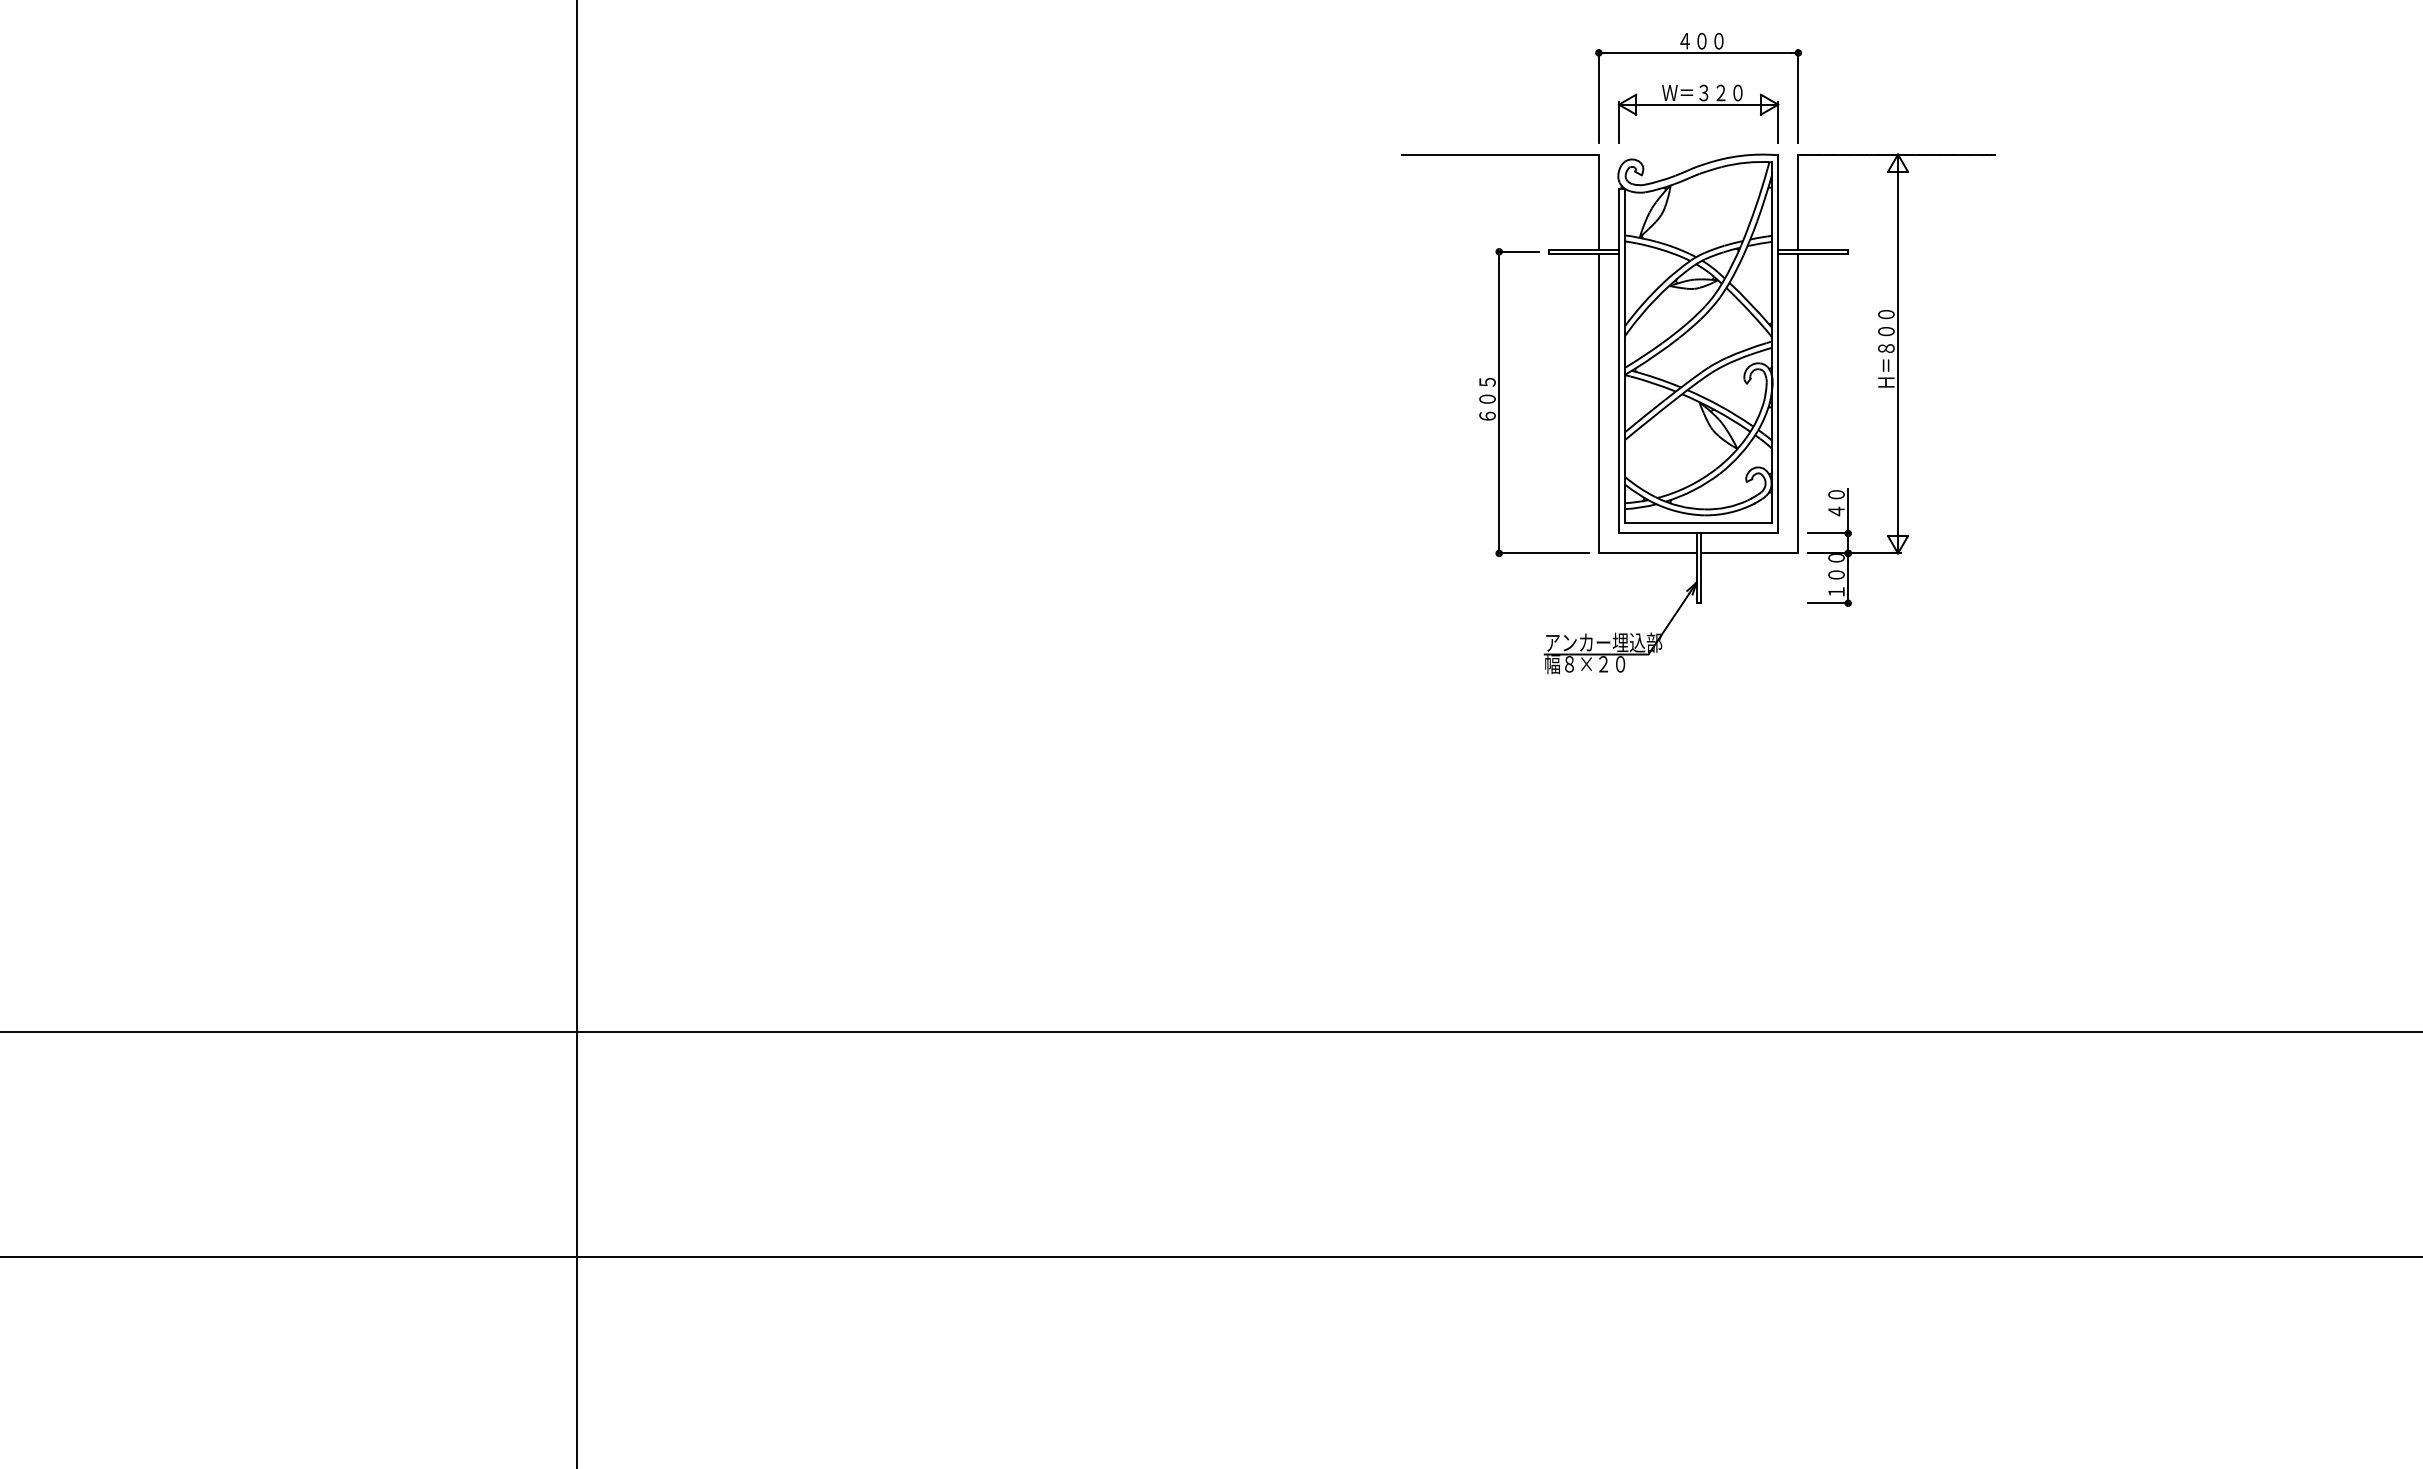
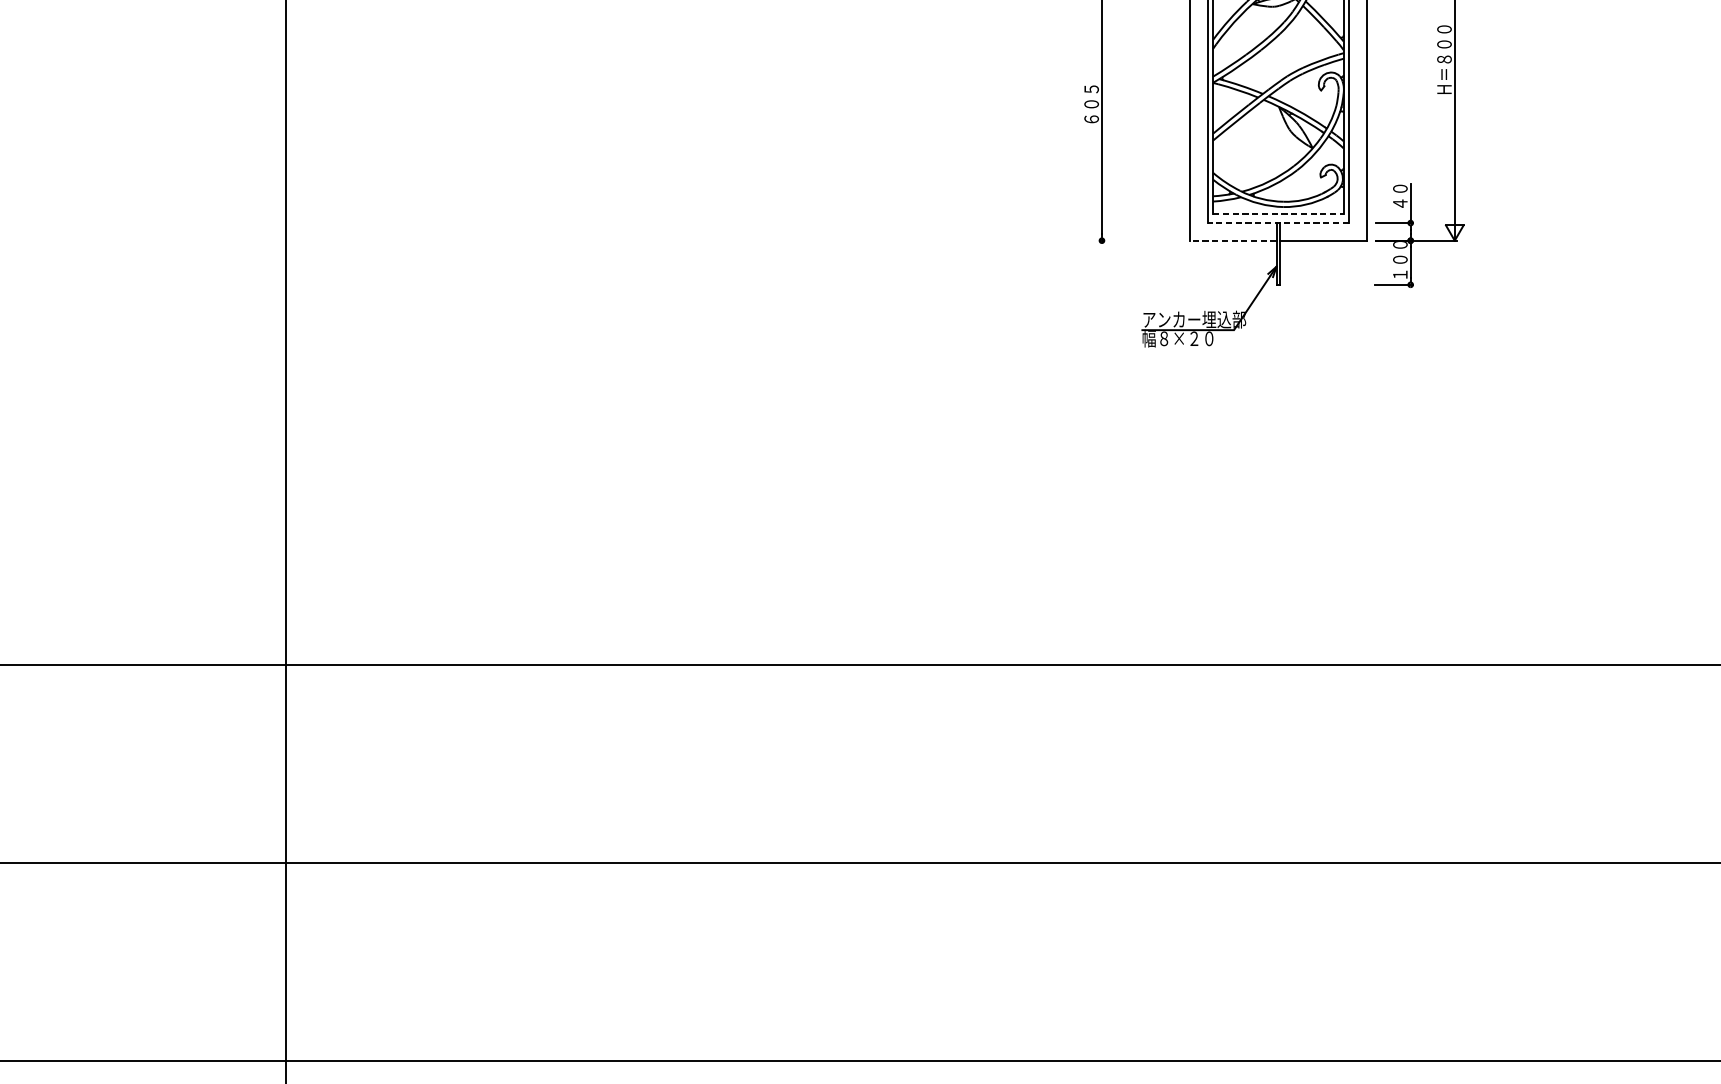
line: (1698, 523) -> (1278, 214), solid -> dashed
line: (1698, 533) -> (1278, 223), solid -> dashed
line: (1542, 553) -> (1140, 240), removed
line: (1647, 553) -> (1233, 240), solid -> dashed

